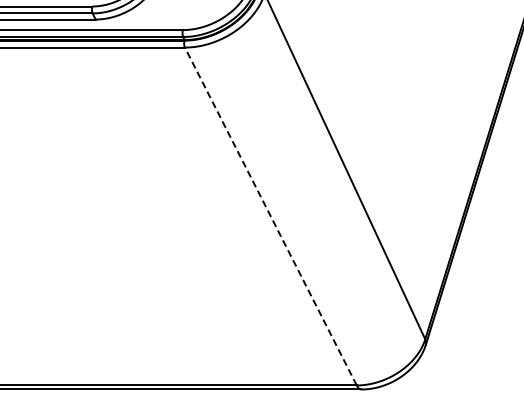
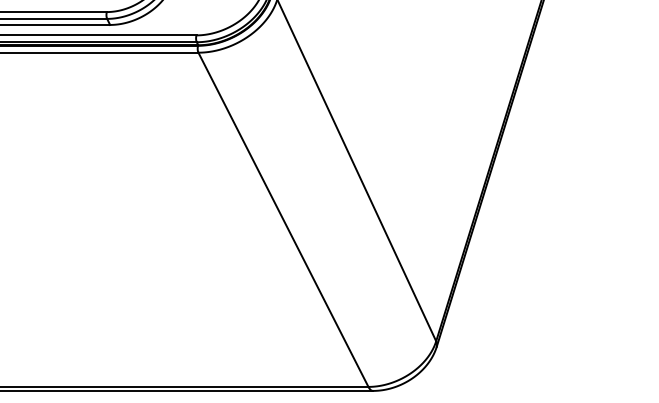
line: (270, 216) -> (283, 219), dashed -> solid

